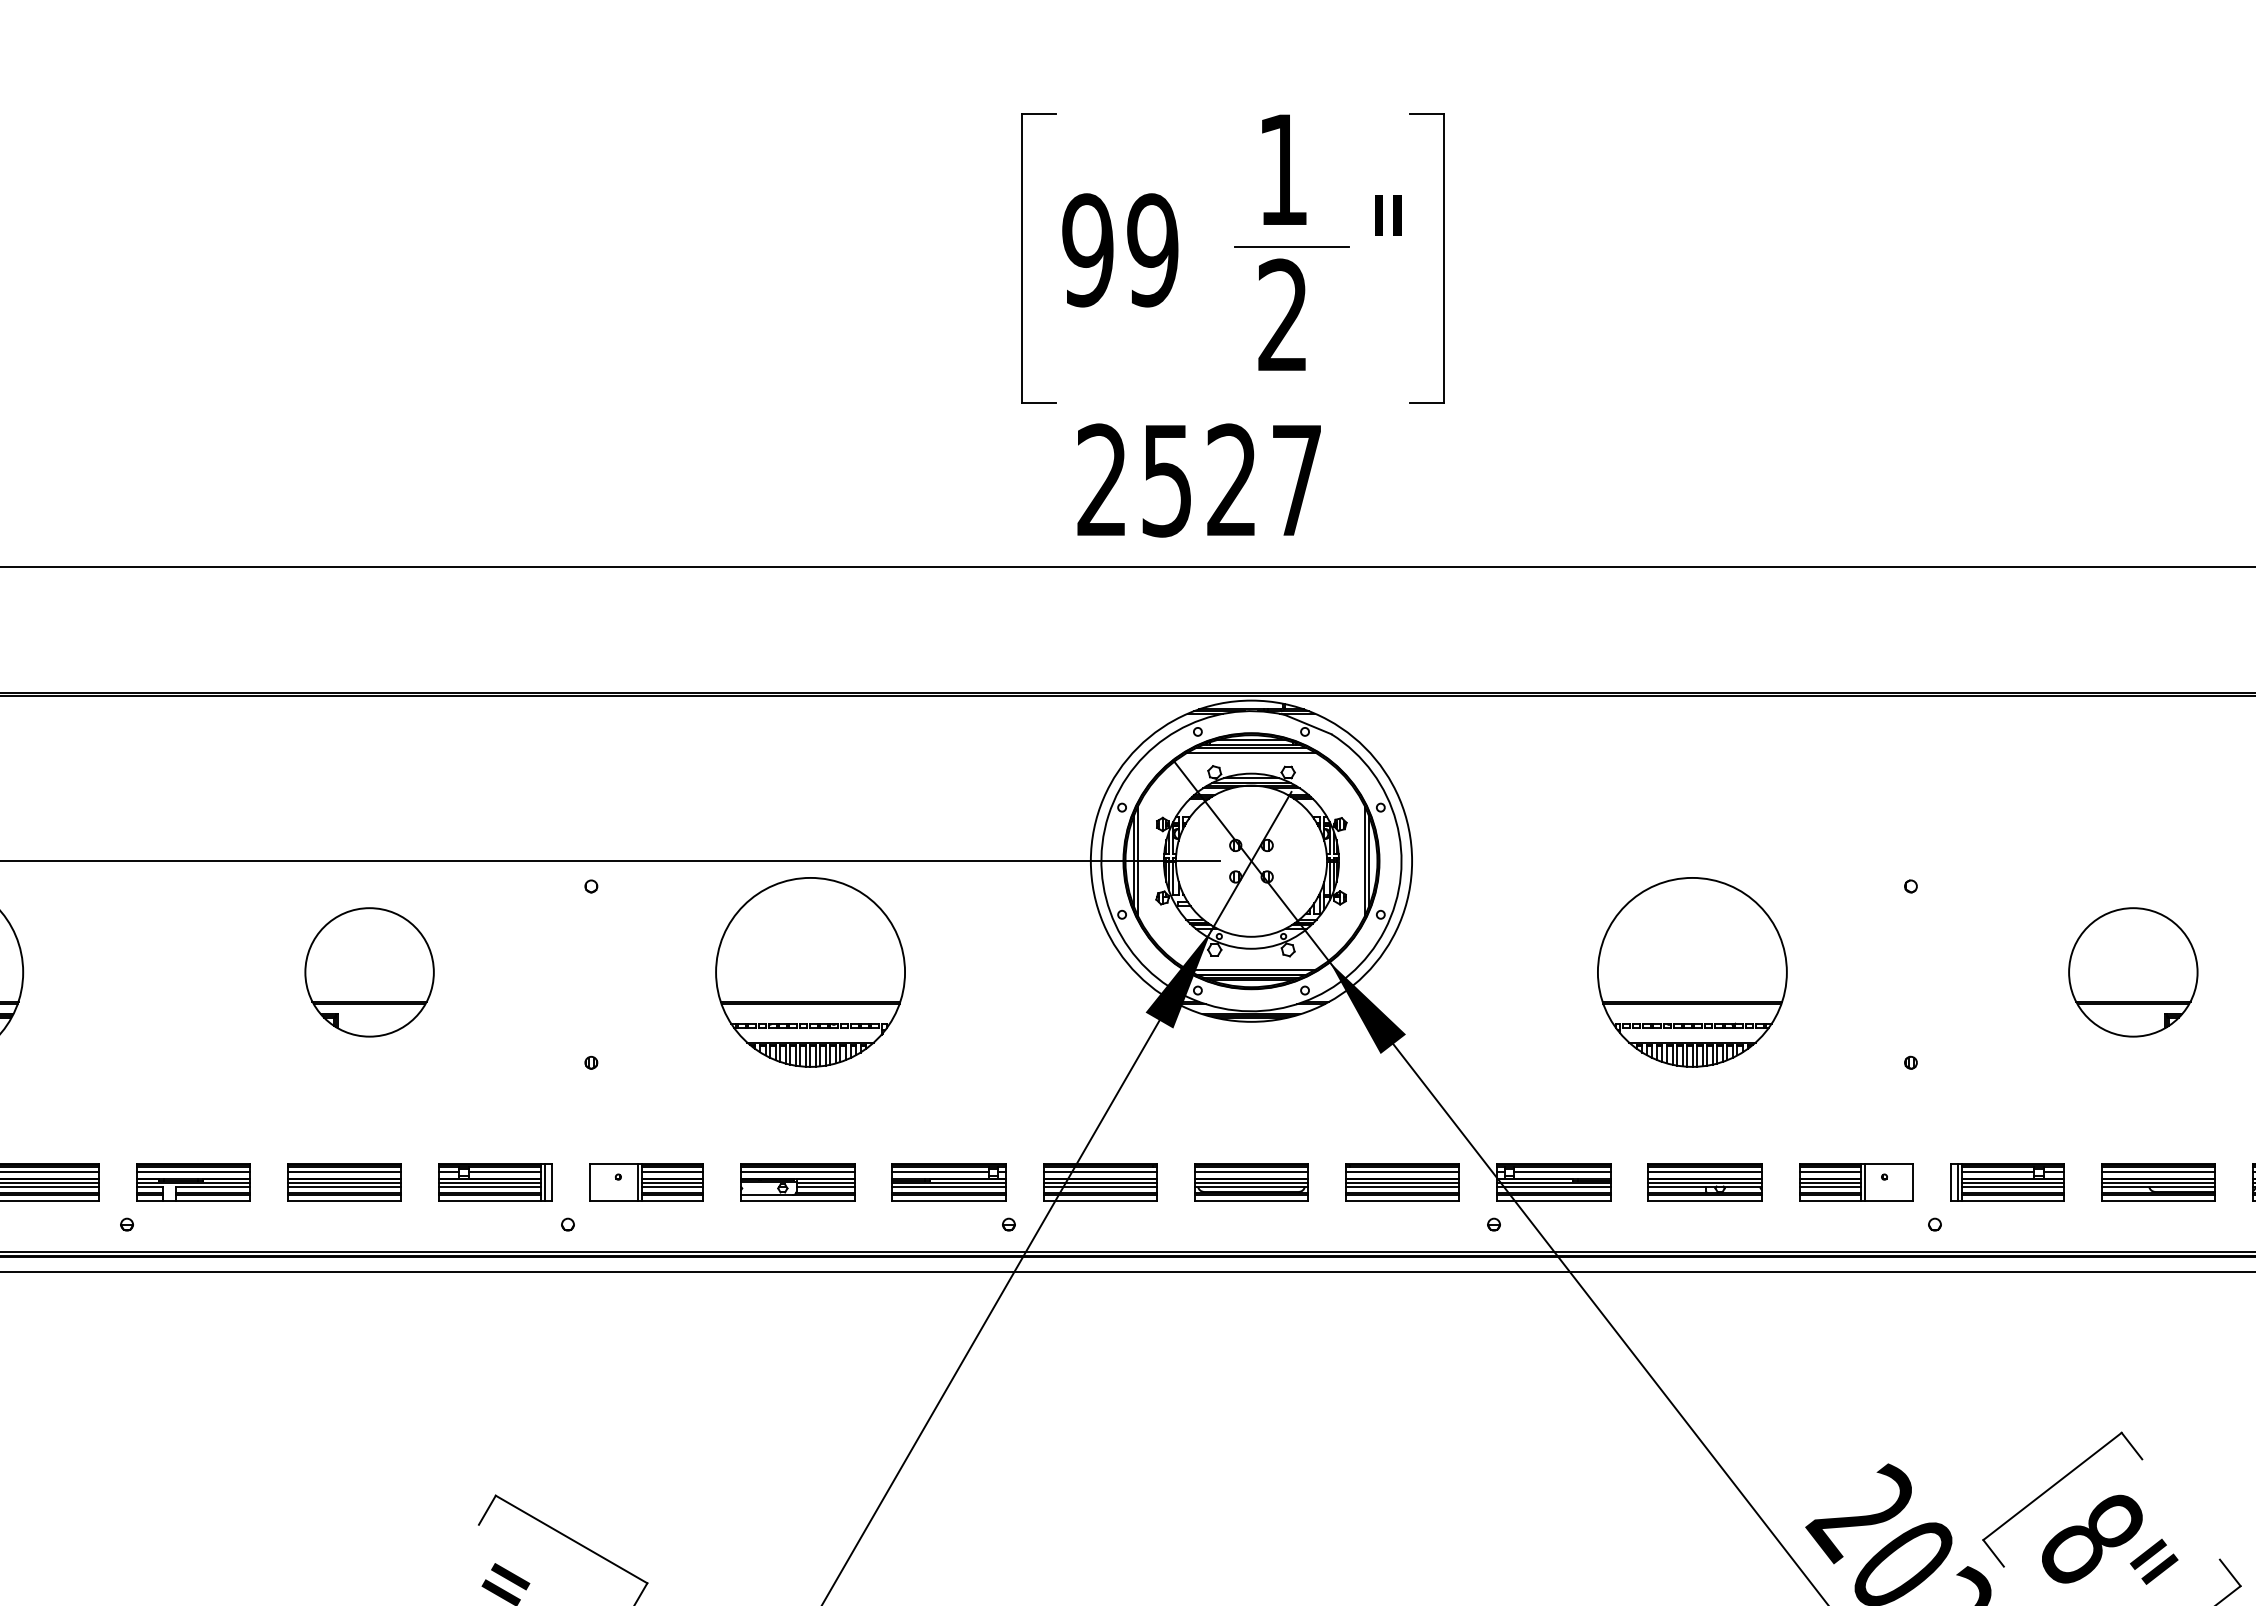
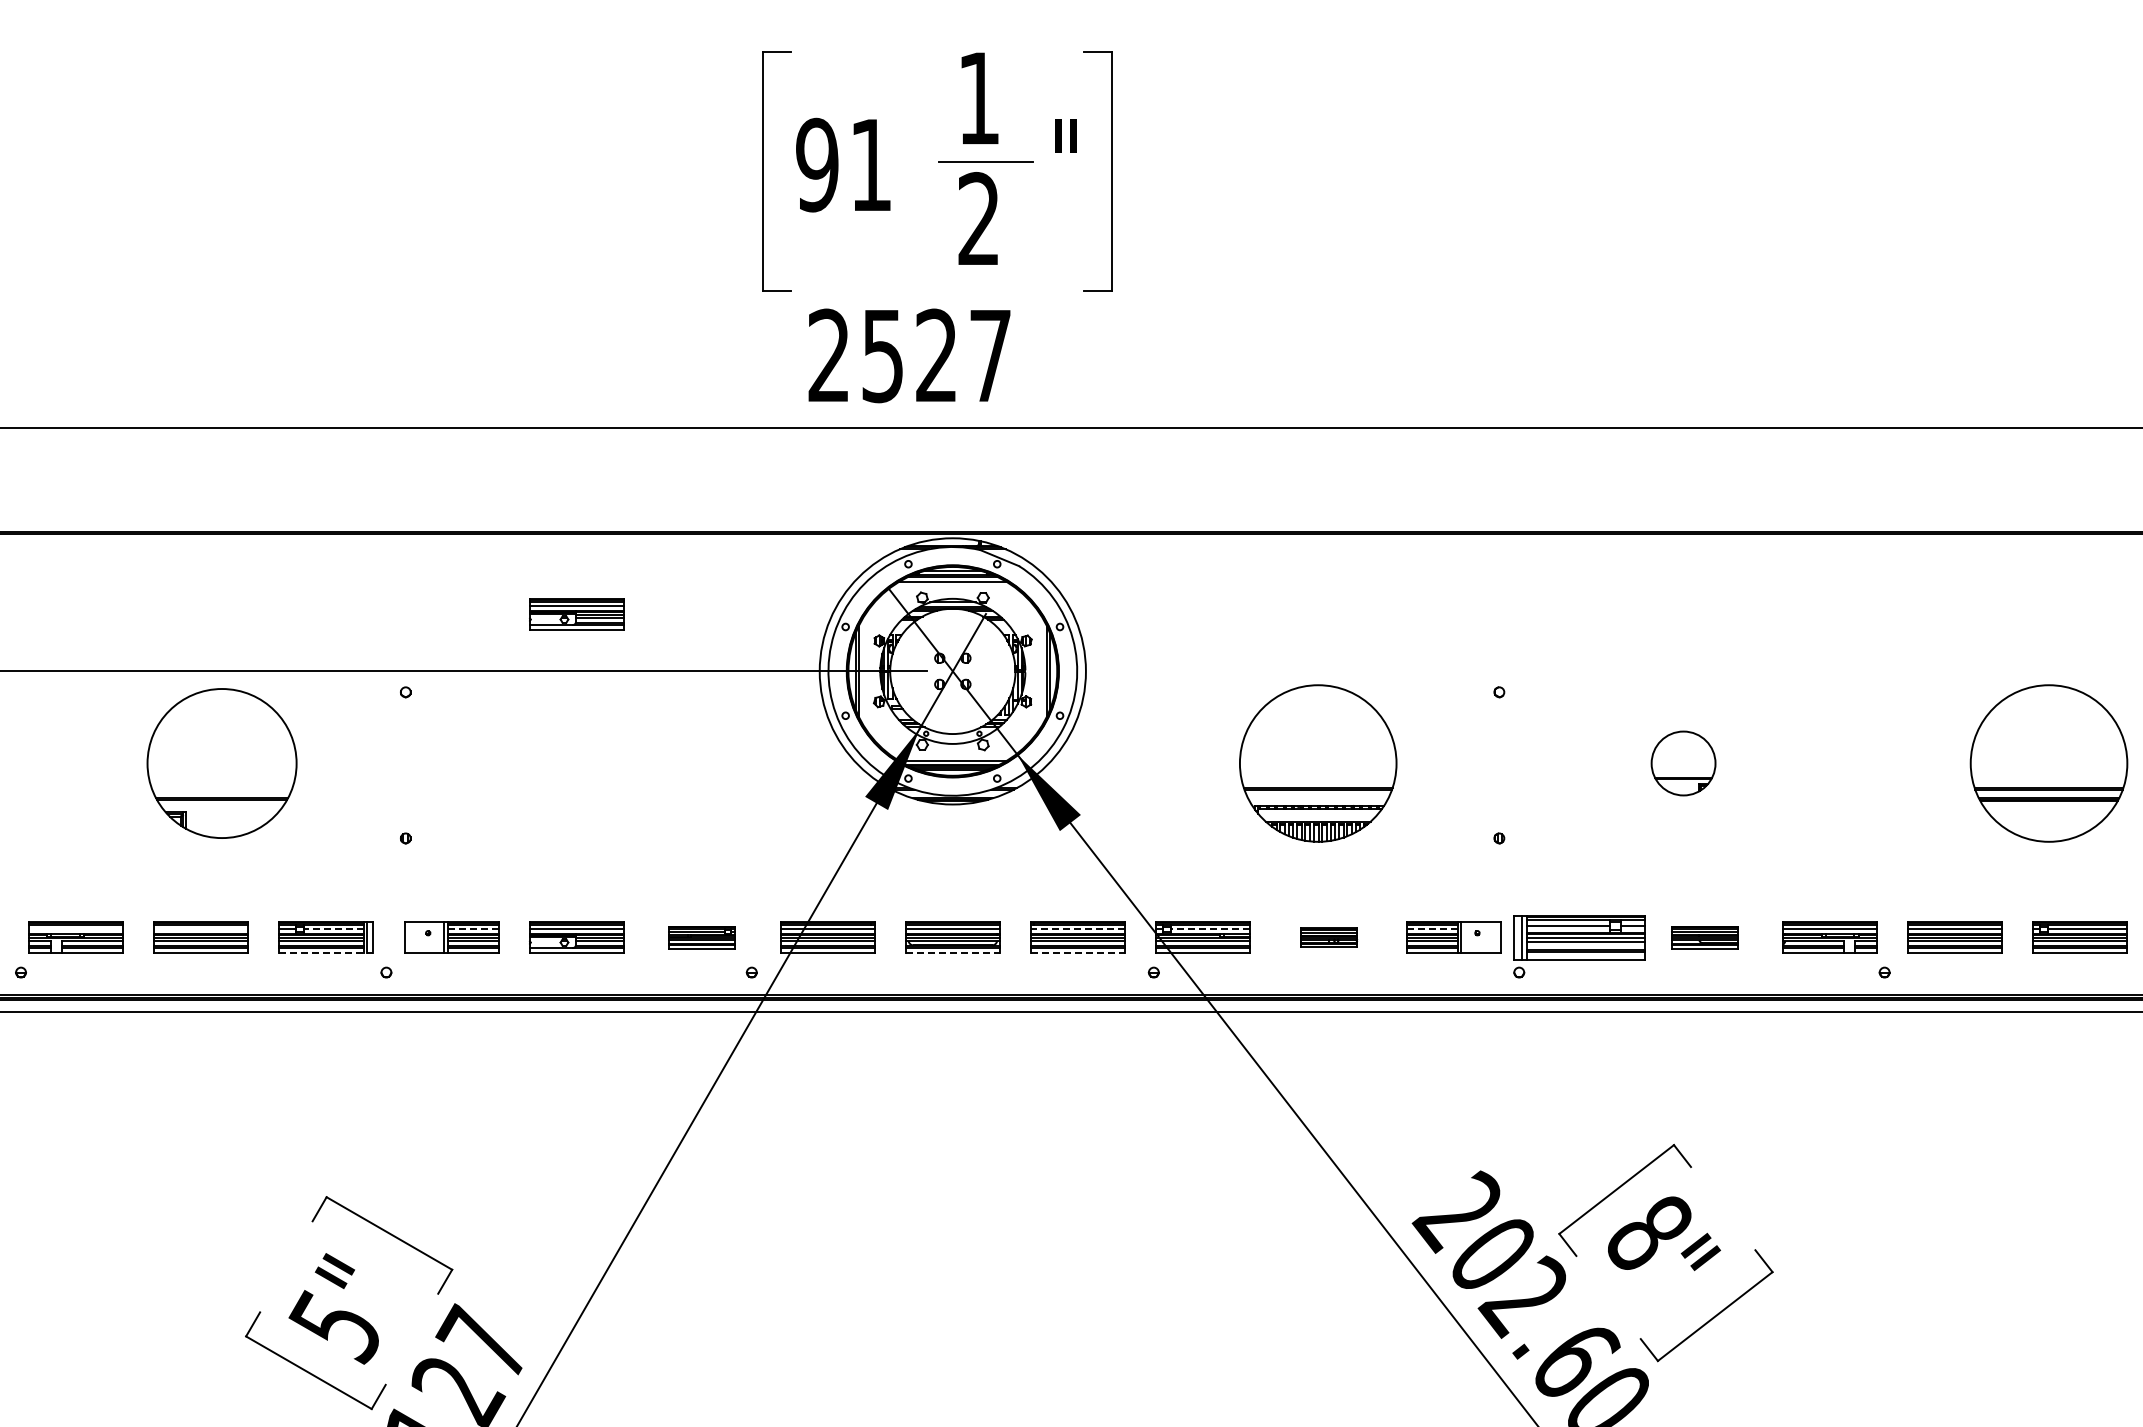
text: (1152, 249) -> (870, 164), 99 -> 91
part: (797, 792) -> (576, 614), added
part: (368, 972) -> (221, 763), size x1.4
part: (810, 972) -> (587, 763), removed
part: (2133, 972) -> (1683, 763), size x0.6
line: (192, 1172) -> (75, 929), removed
line: (344, 1172) -> (201, 929), removed
line: (505, 1172) -> (334, 929), solid -> dashed
line: (673, 1172) -> (473, 929), solid -> dashed
line: (1403, 1172) -> (1078, 929), solid -> dashed
line: (1562, 1172) -> (1210, 929), solid -> dashed
line: (1830, 1172) -> (1432, 929), solid -> dashed
part: (948, 1182) -> (701, 937), size x0.7
part: (1704, 1182) -> (1328, 937), size x0.6
part: (2006, 1182) -> (1578, 937), size x1.4
part: (2158, 1182) -> (1704, 937), size x0.7
line: (495, 1201) -> (326, 953), solid -> dashed
line: (1251, 1201) -> (952, 953), solid -> dashed
line: (1403, 1201) -> (1078, 953), solid -> dashed

